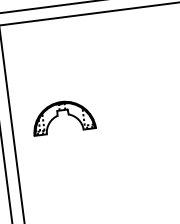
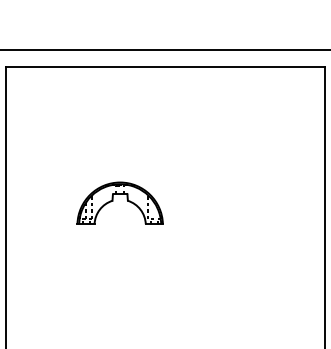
part: (58, 116) -> (113, 201), moved

